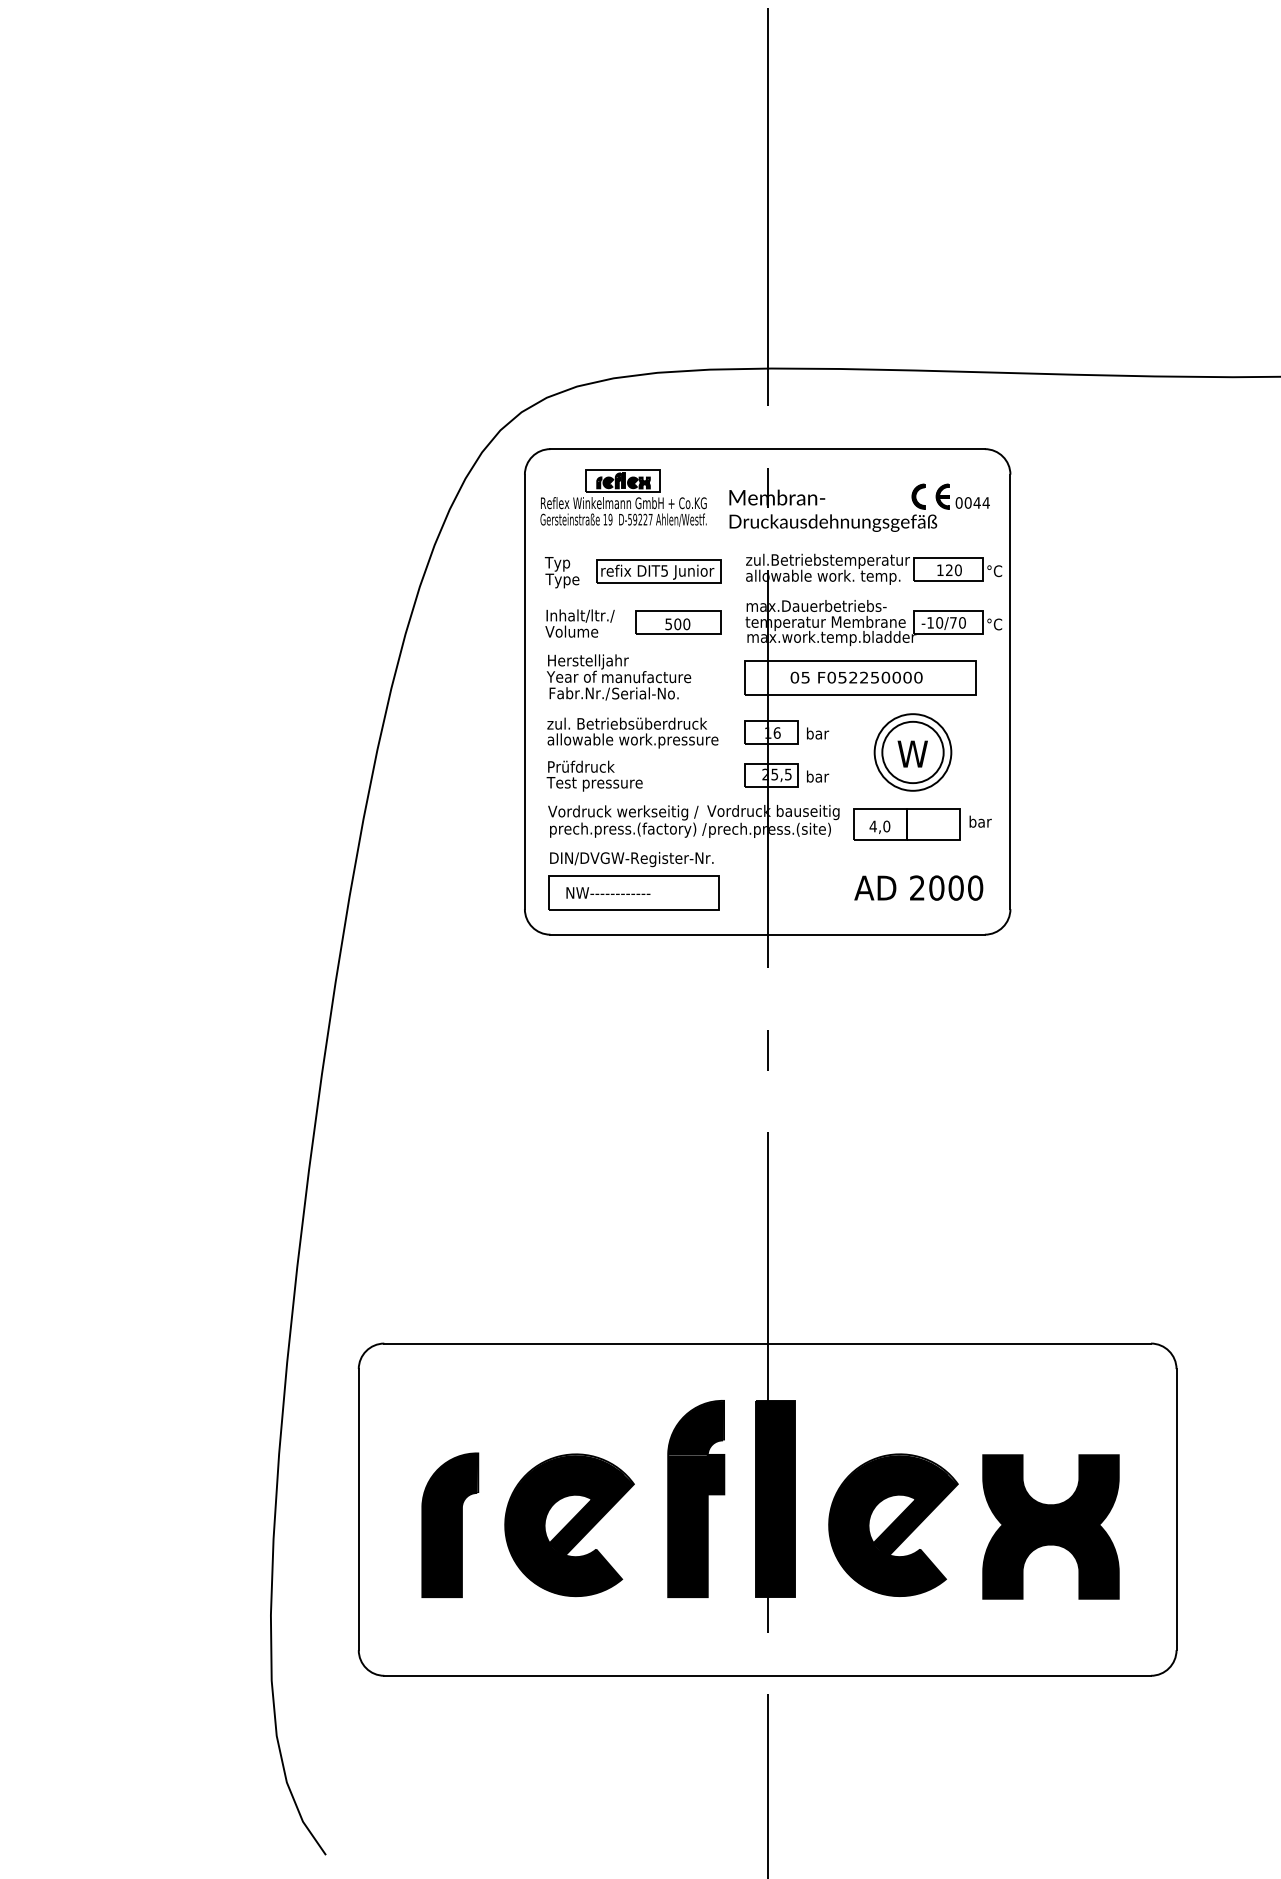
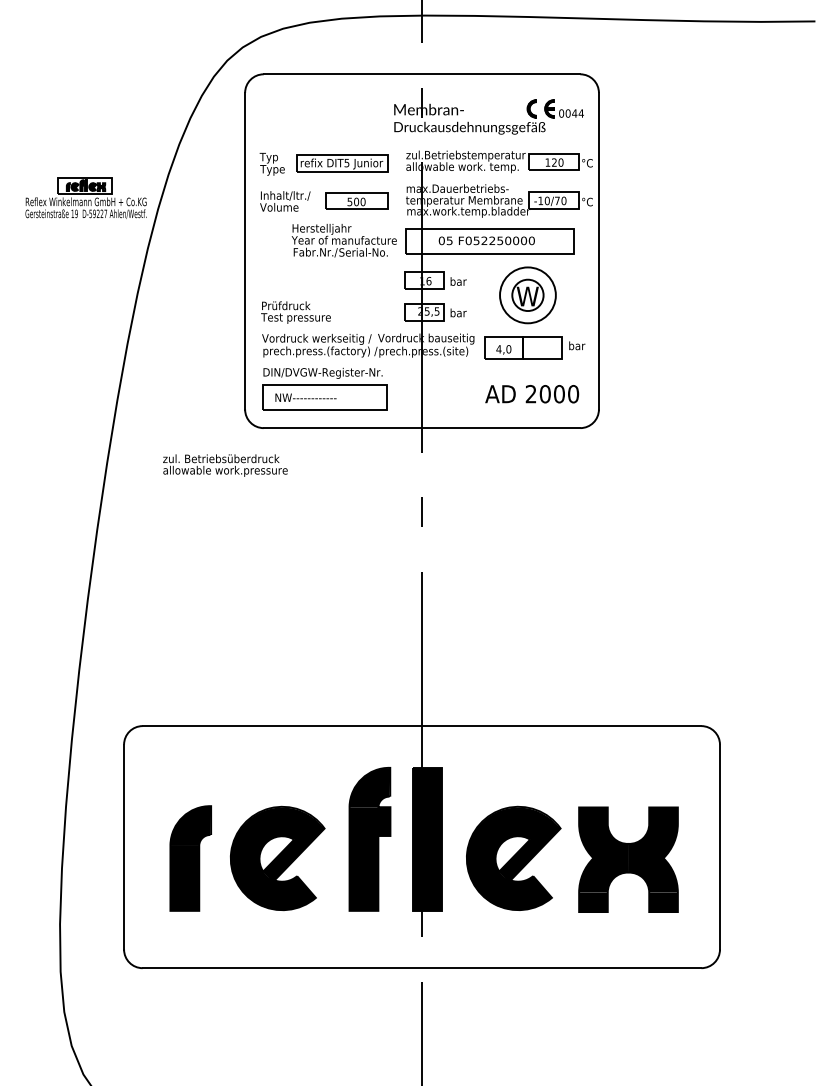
part: (623, 497) -> (85, 197), moved
text: (619, 677) -> (344, 240), moved
text: (632, 732) -> (225, 465), moved
circle: (912, 752) -> (527, 295), size x0.7

